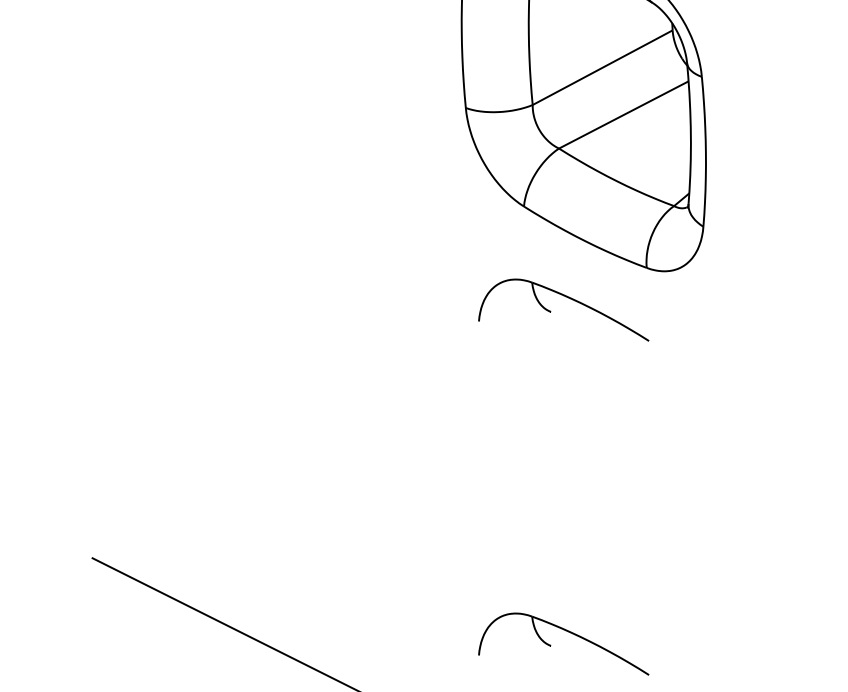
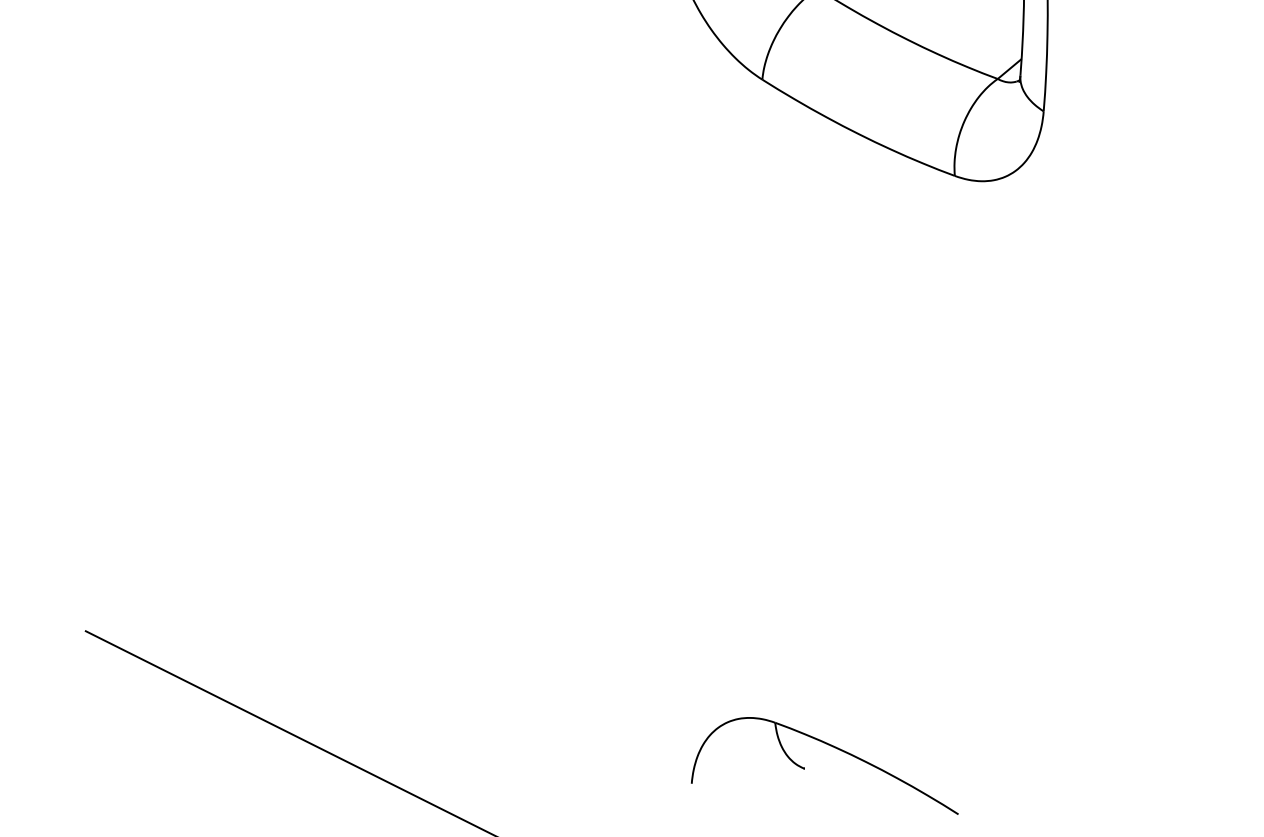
part: (568, 298) -> (832, 223), removed

